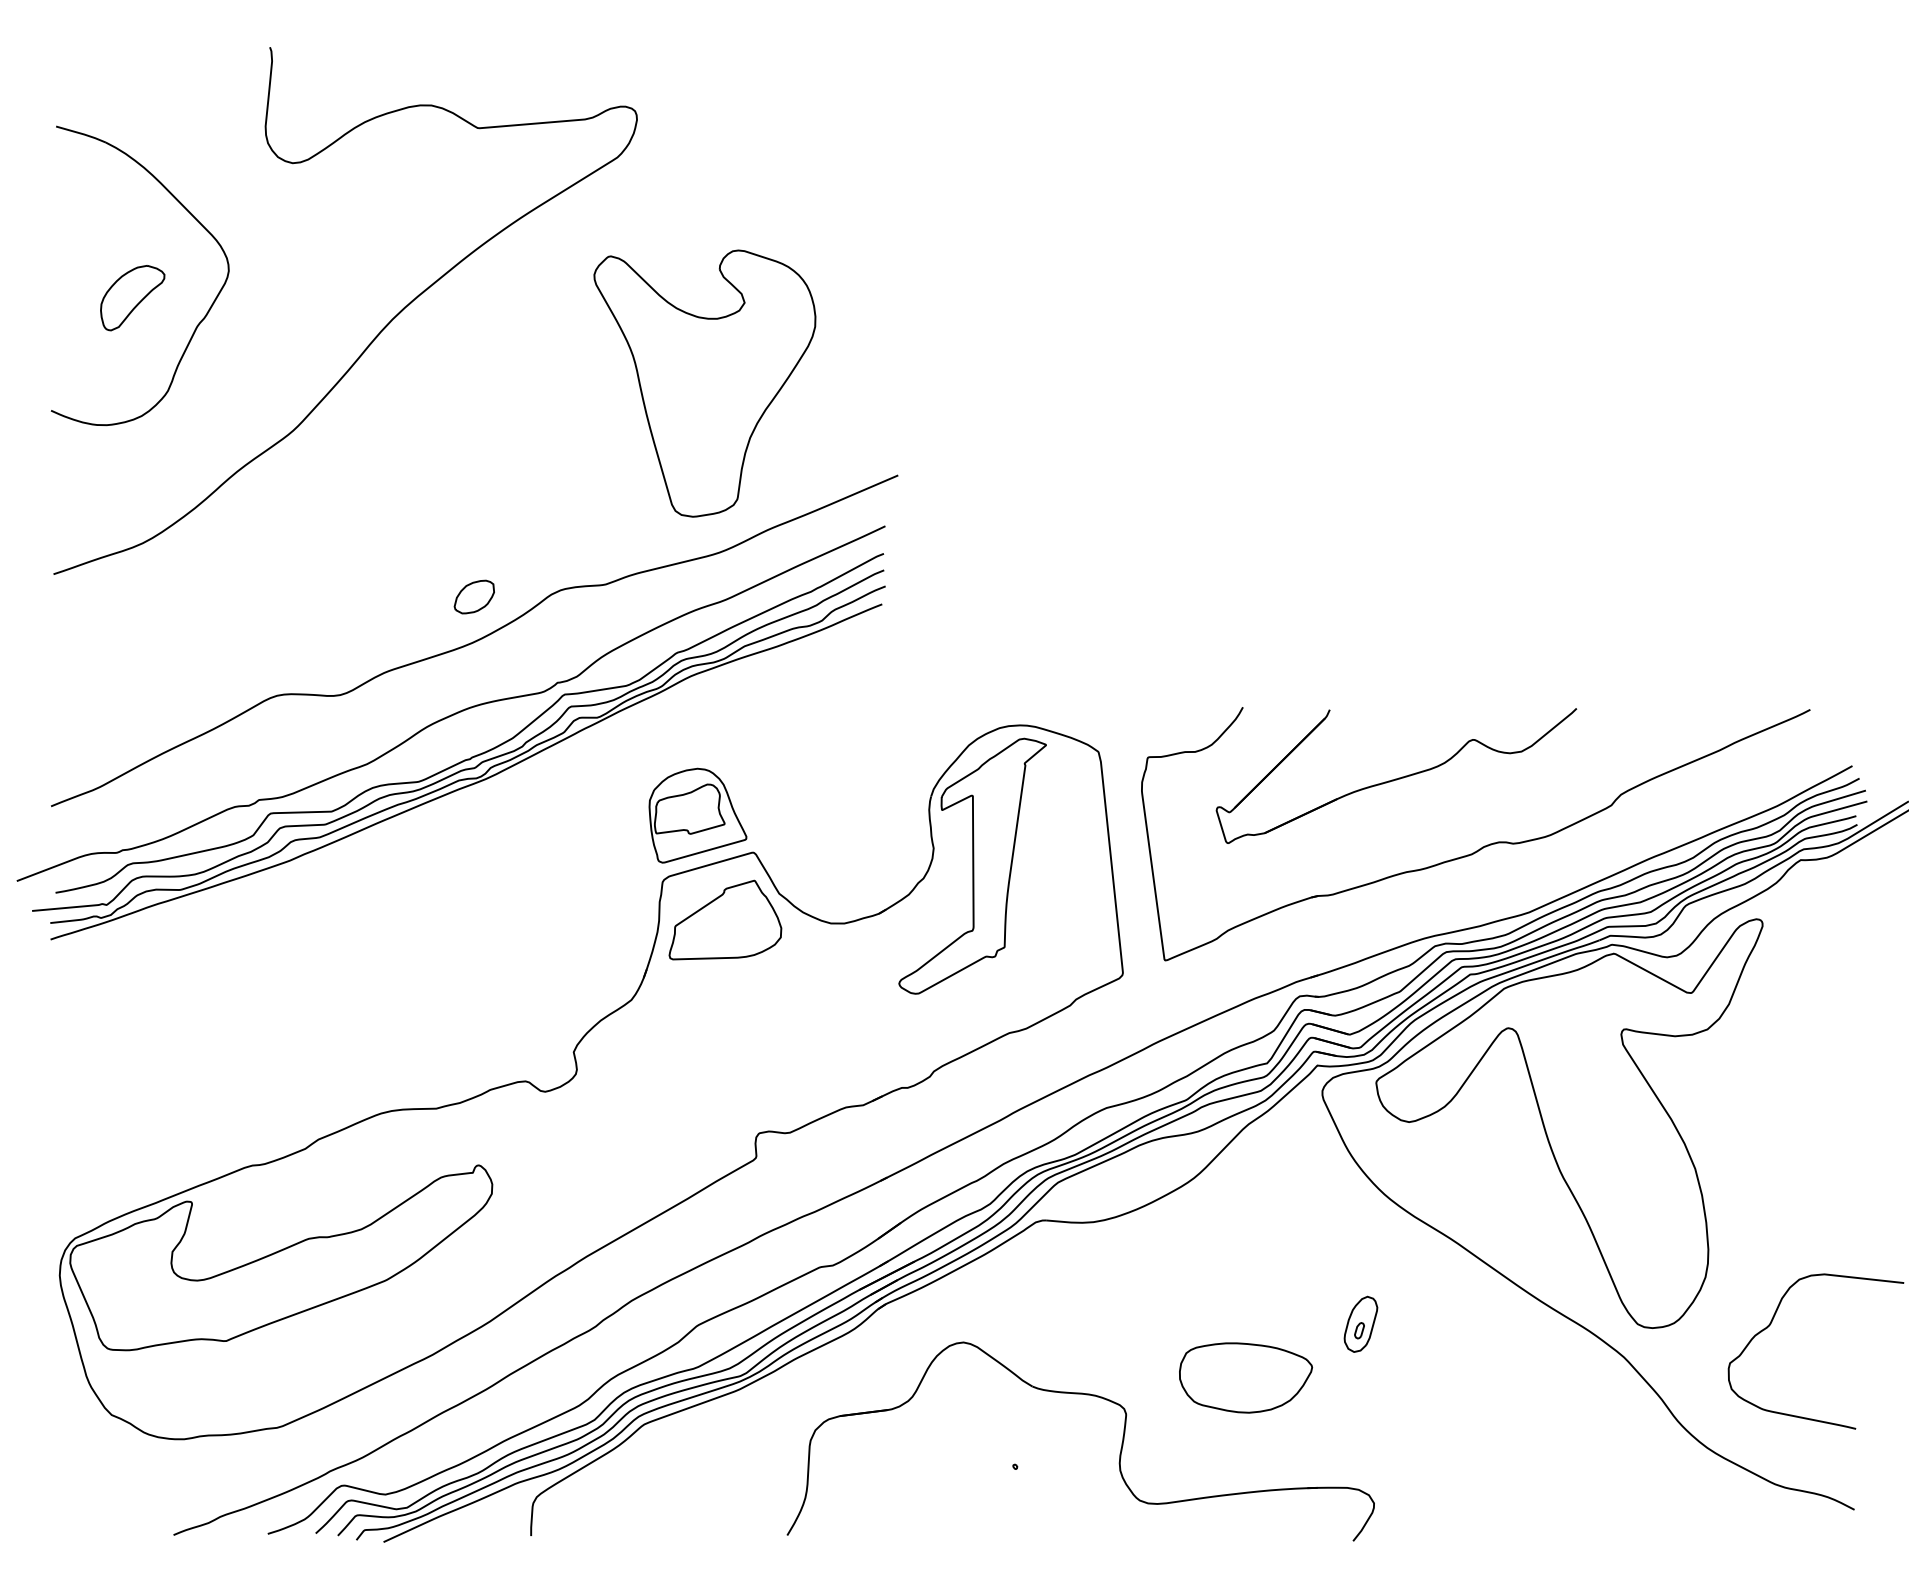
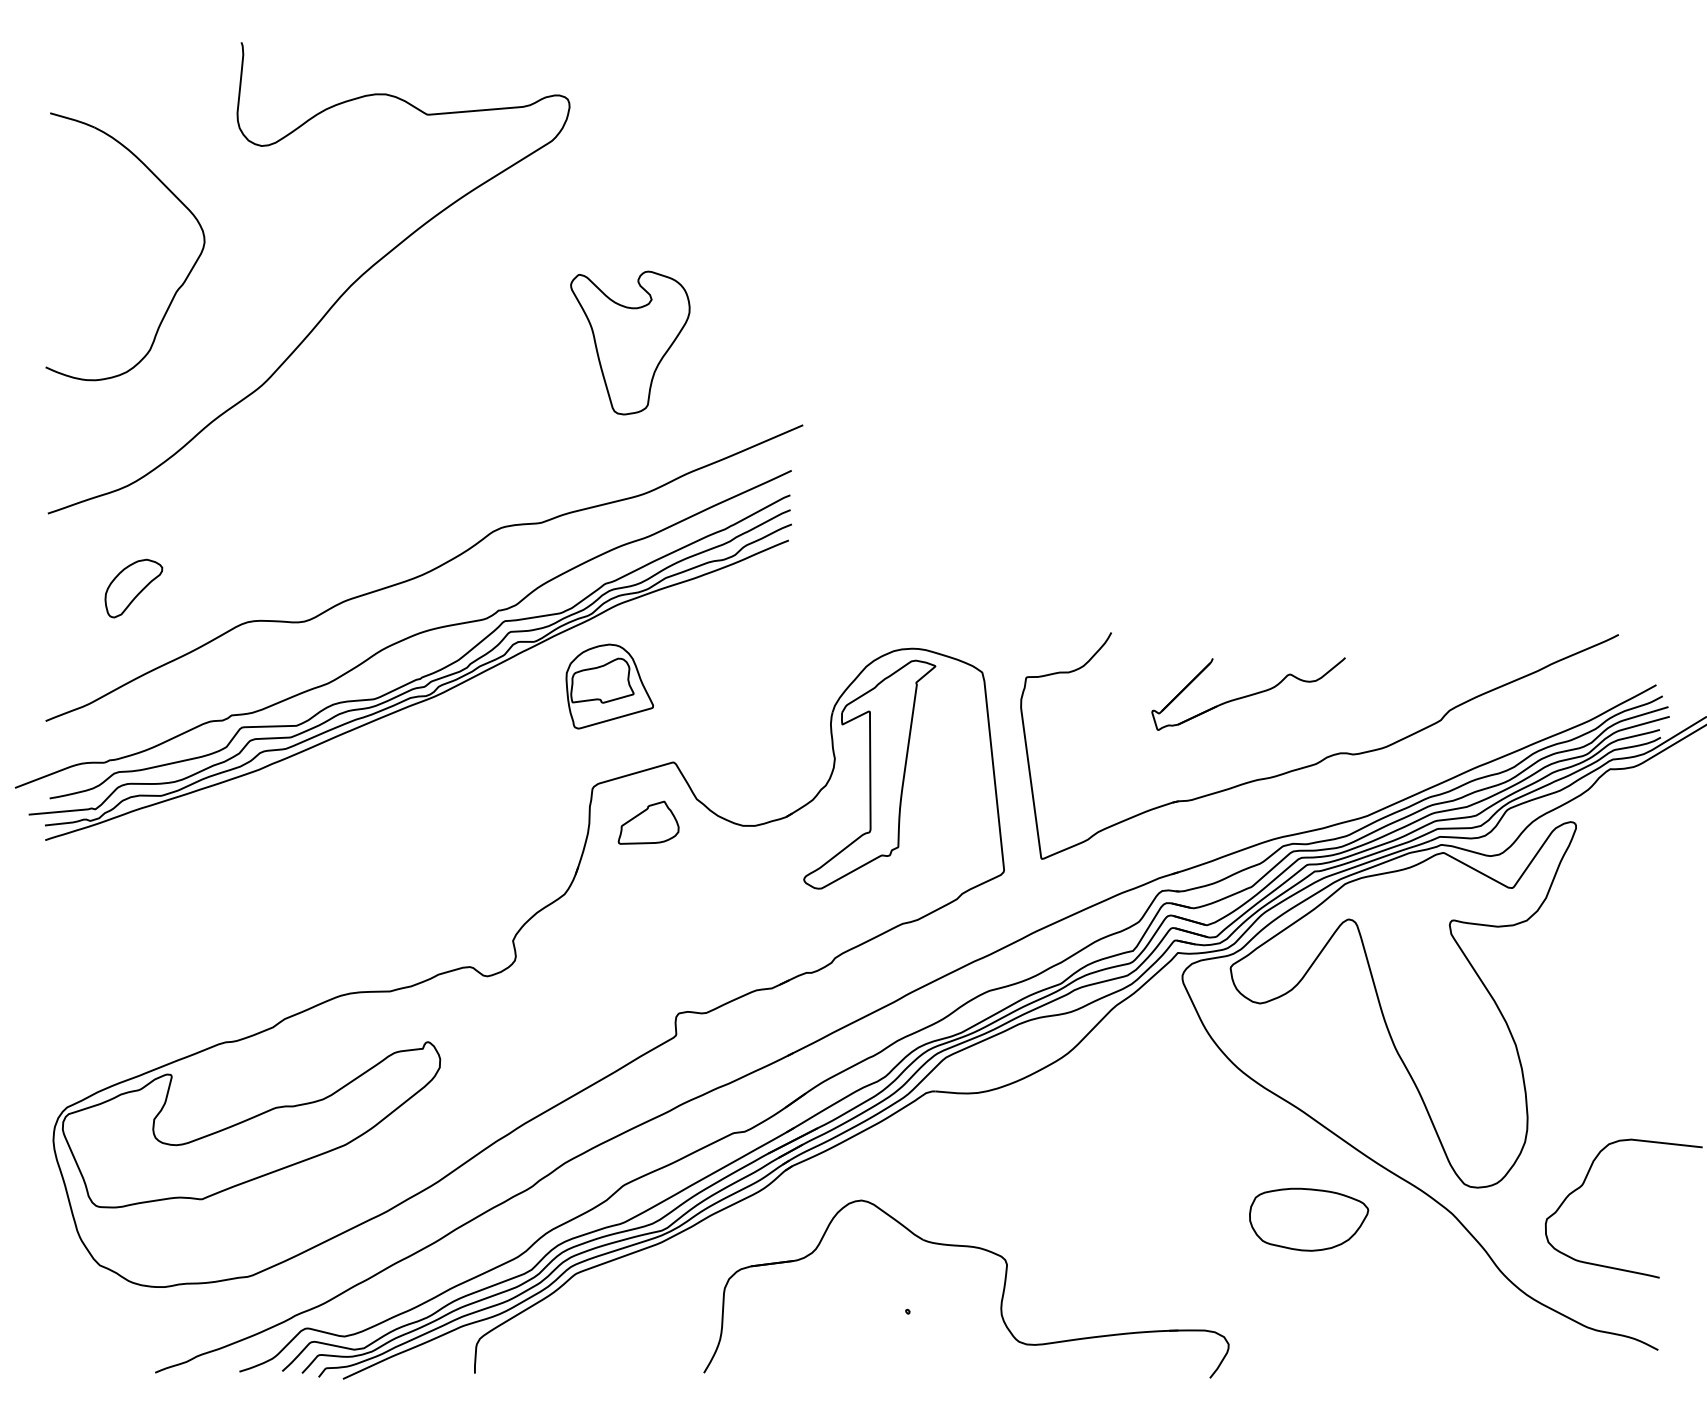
part: (132, 298) -> (133, 588), moved
part: (704, 383) -> (629, 343), size x0.6
part: (473, 596) -> (423, 533), removed
part: (1396, 775) -> (1248, 693), size x0.6
part: (697, 815) -> (609, 686), moved
part: (725, 919) -> (648, 822), size x0.6
part: (1360, 1323) -> (1216, 1183), removed
part: (1246, 1377) -> (1309, 1219), moved

